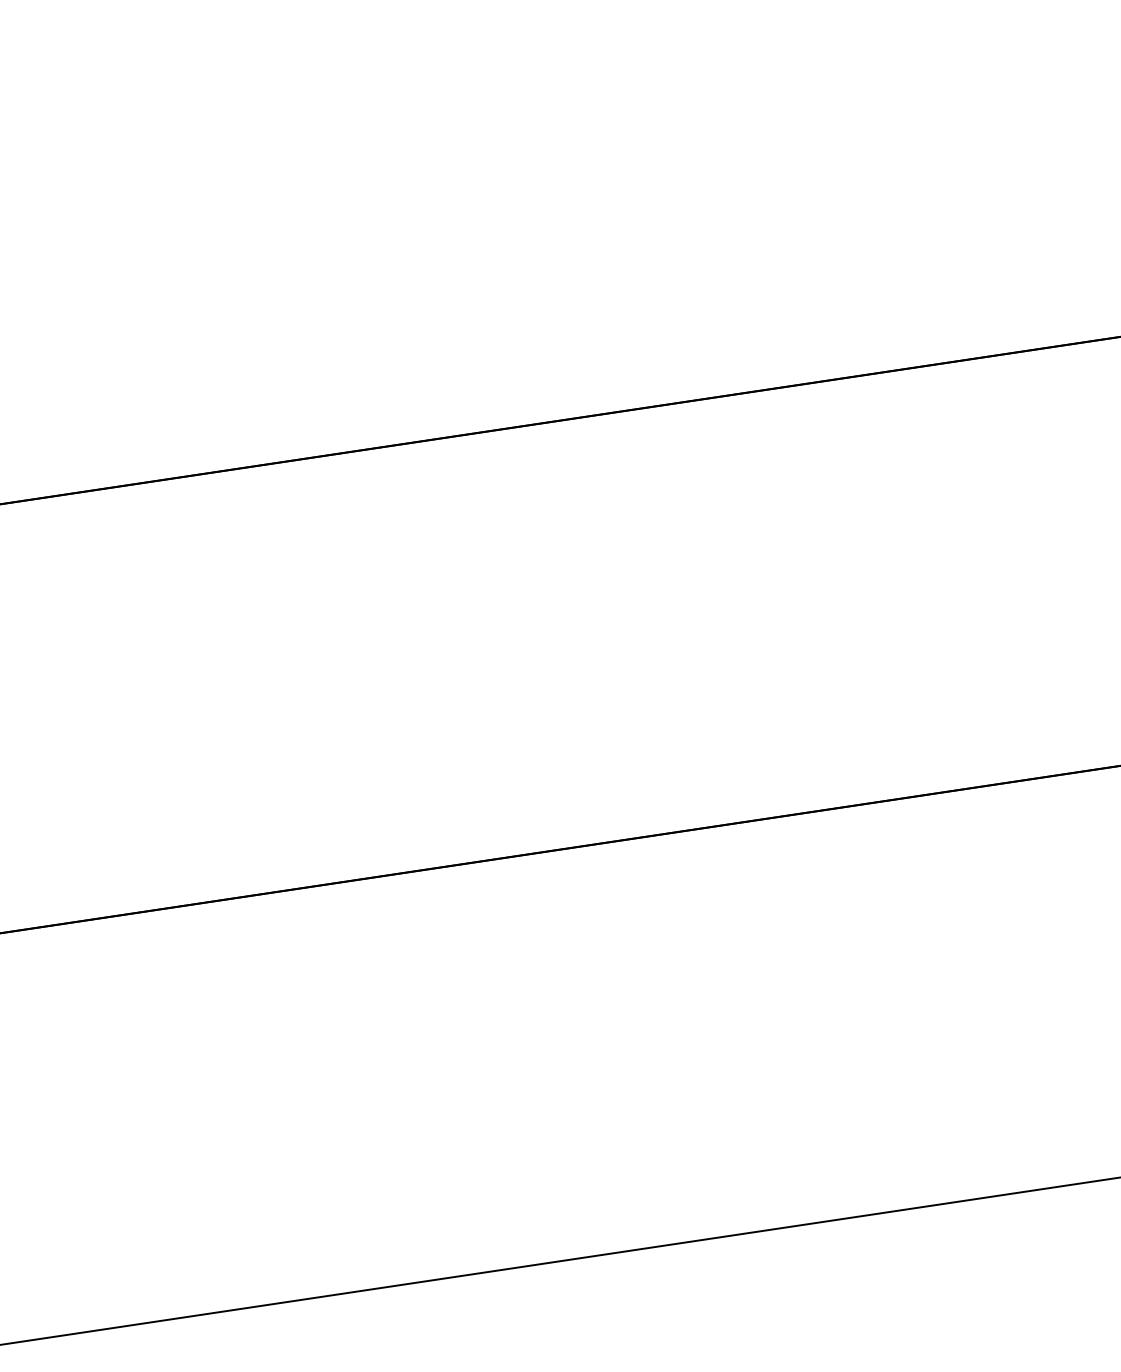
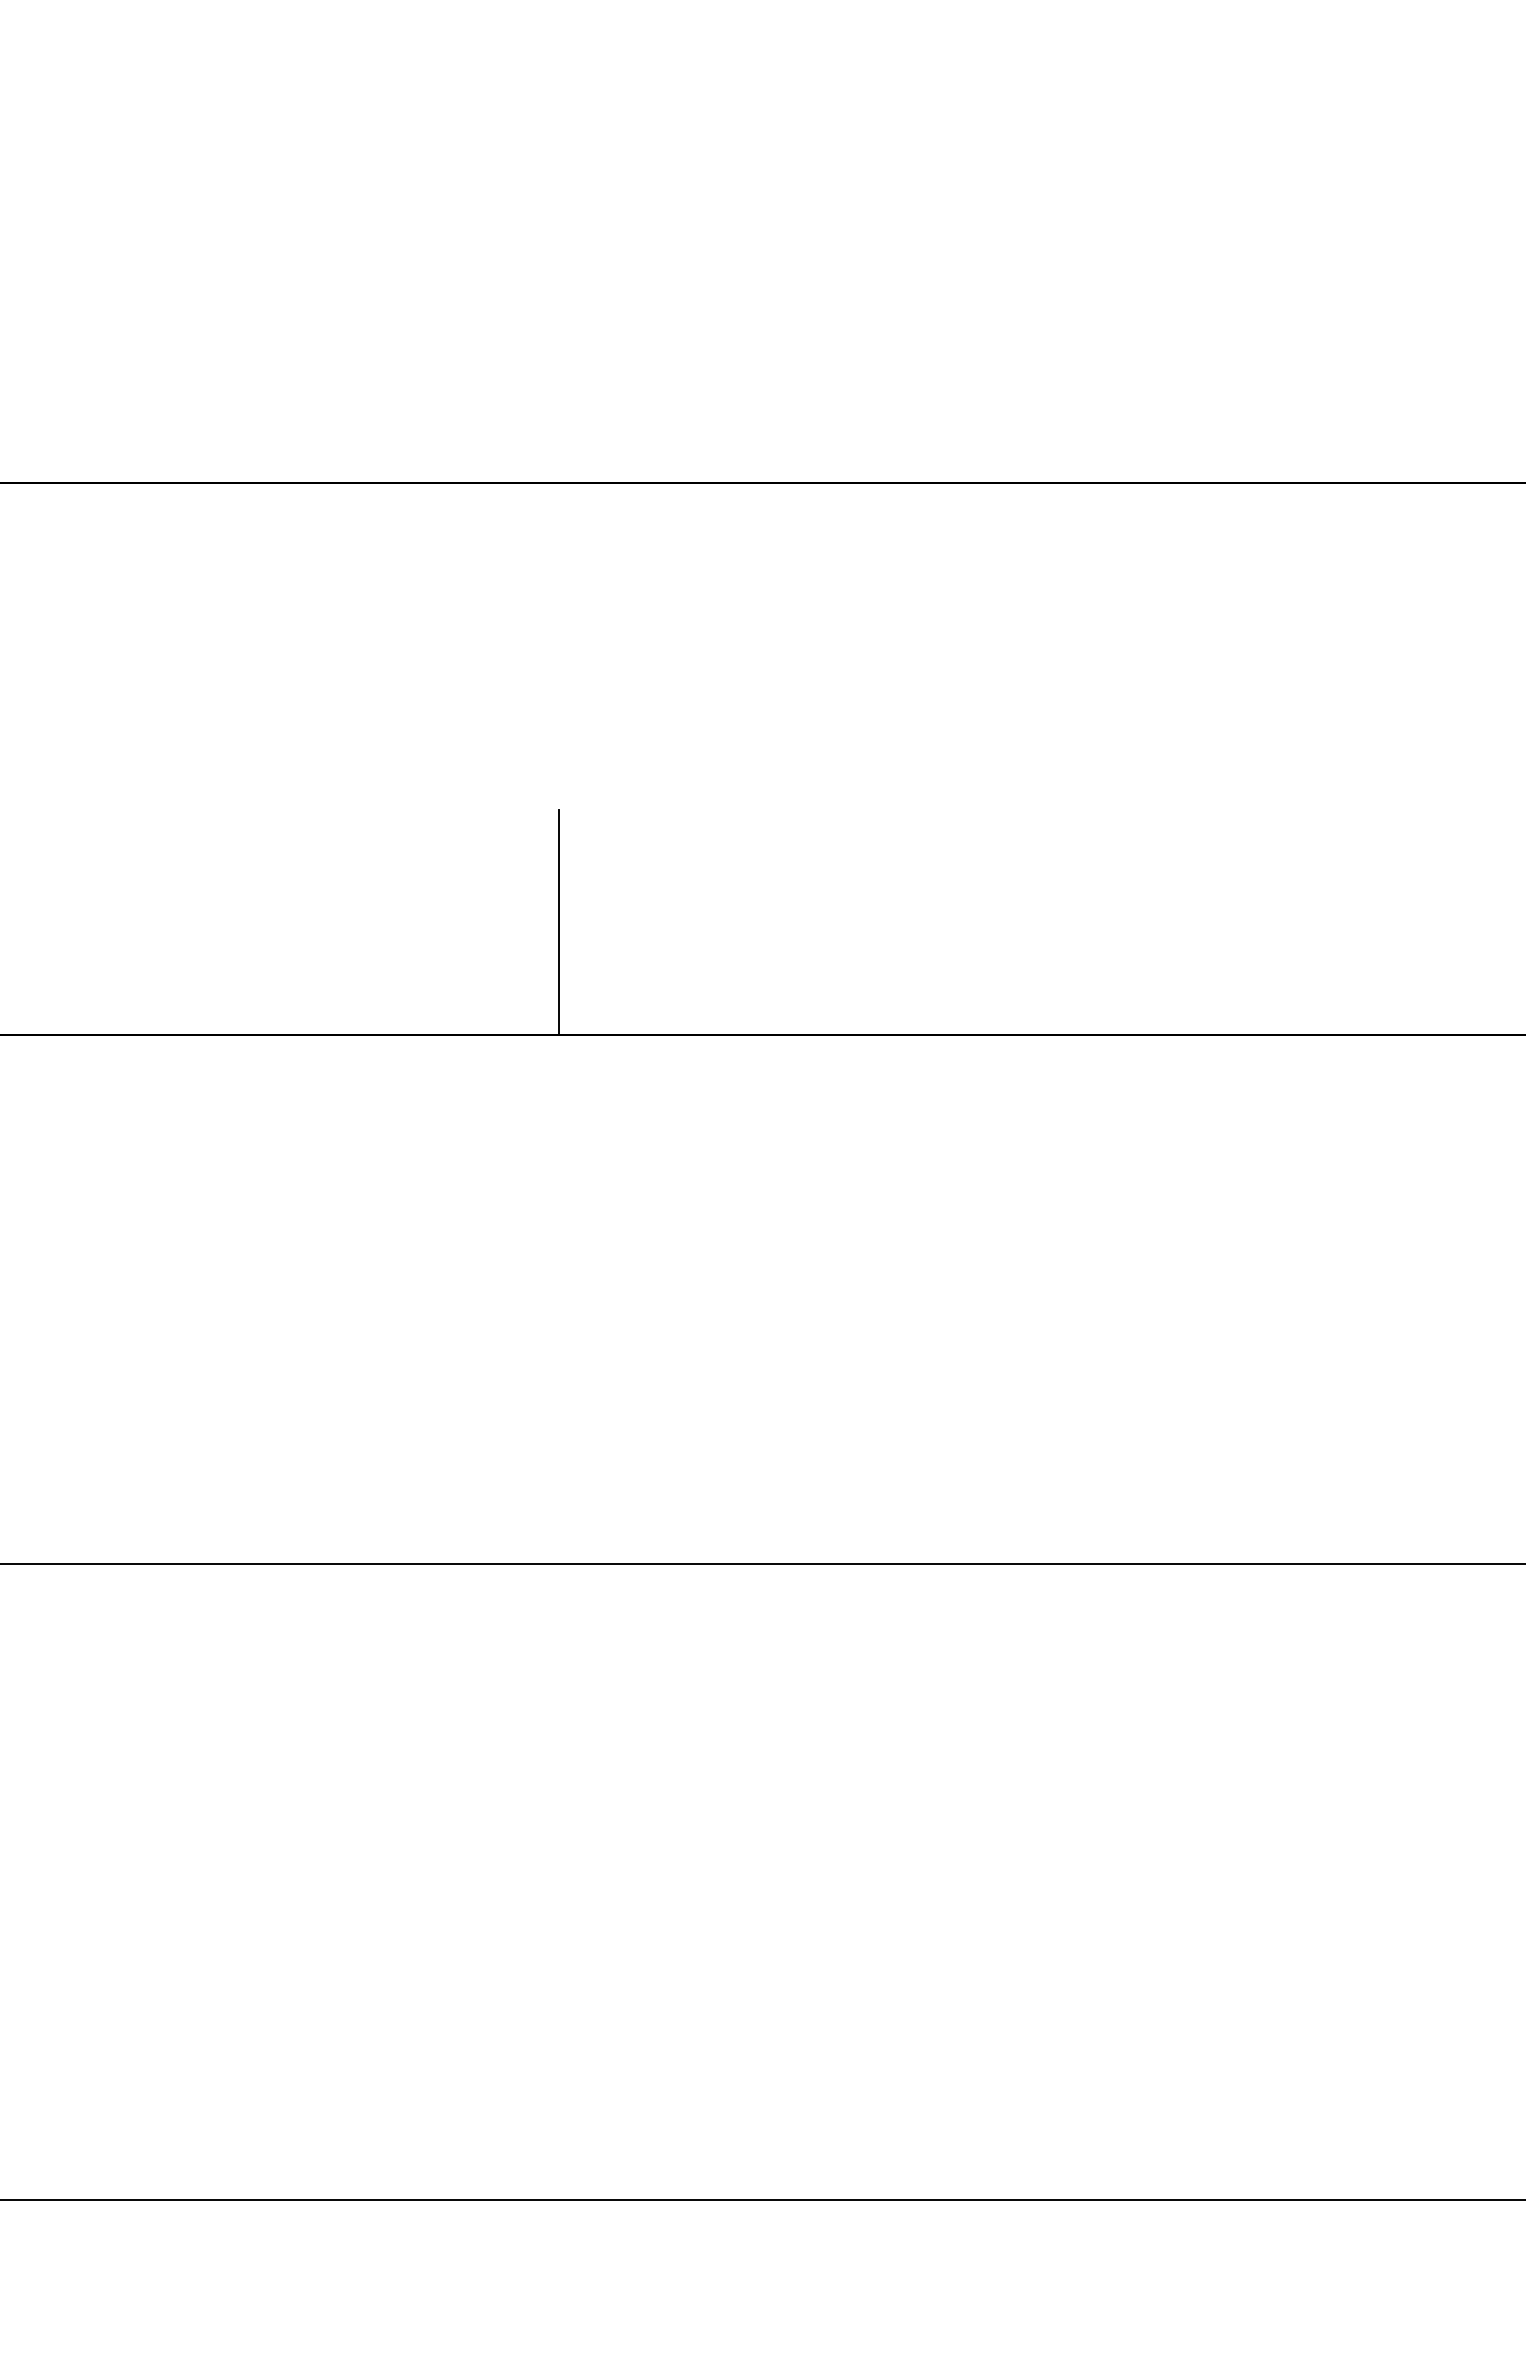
line: (418, 783) -> (559, 922), added

